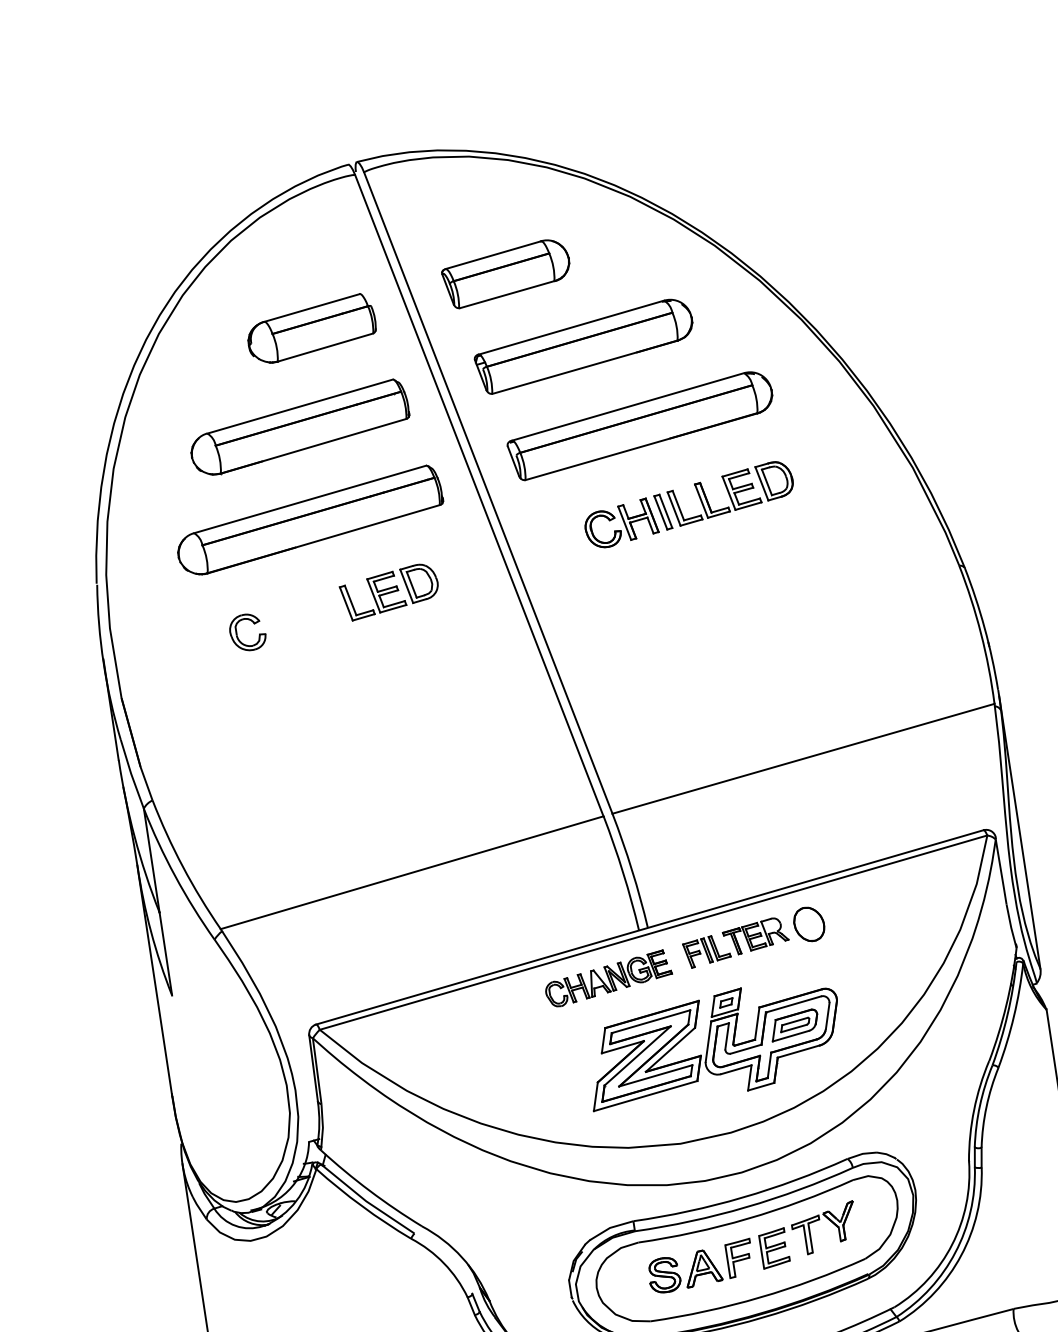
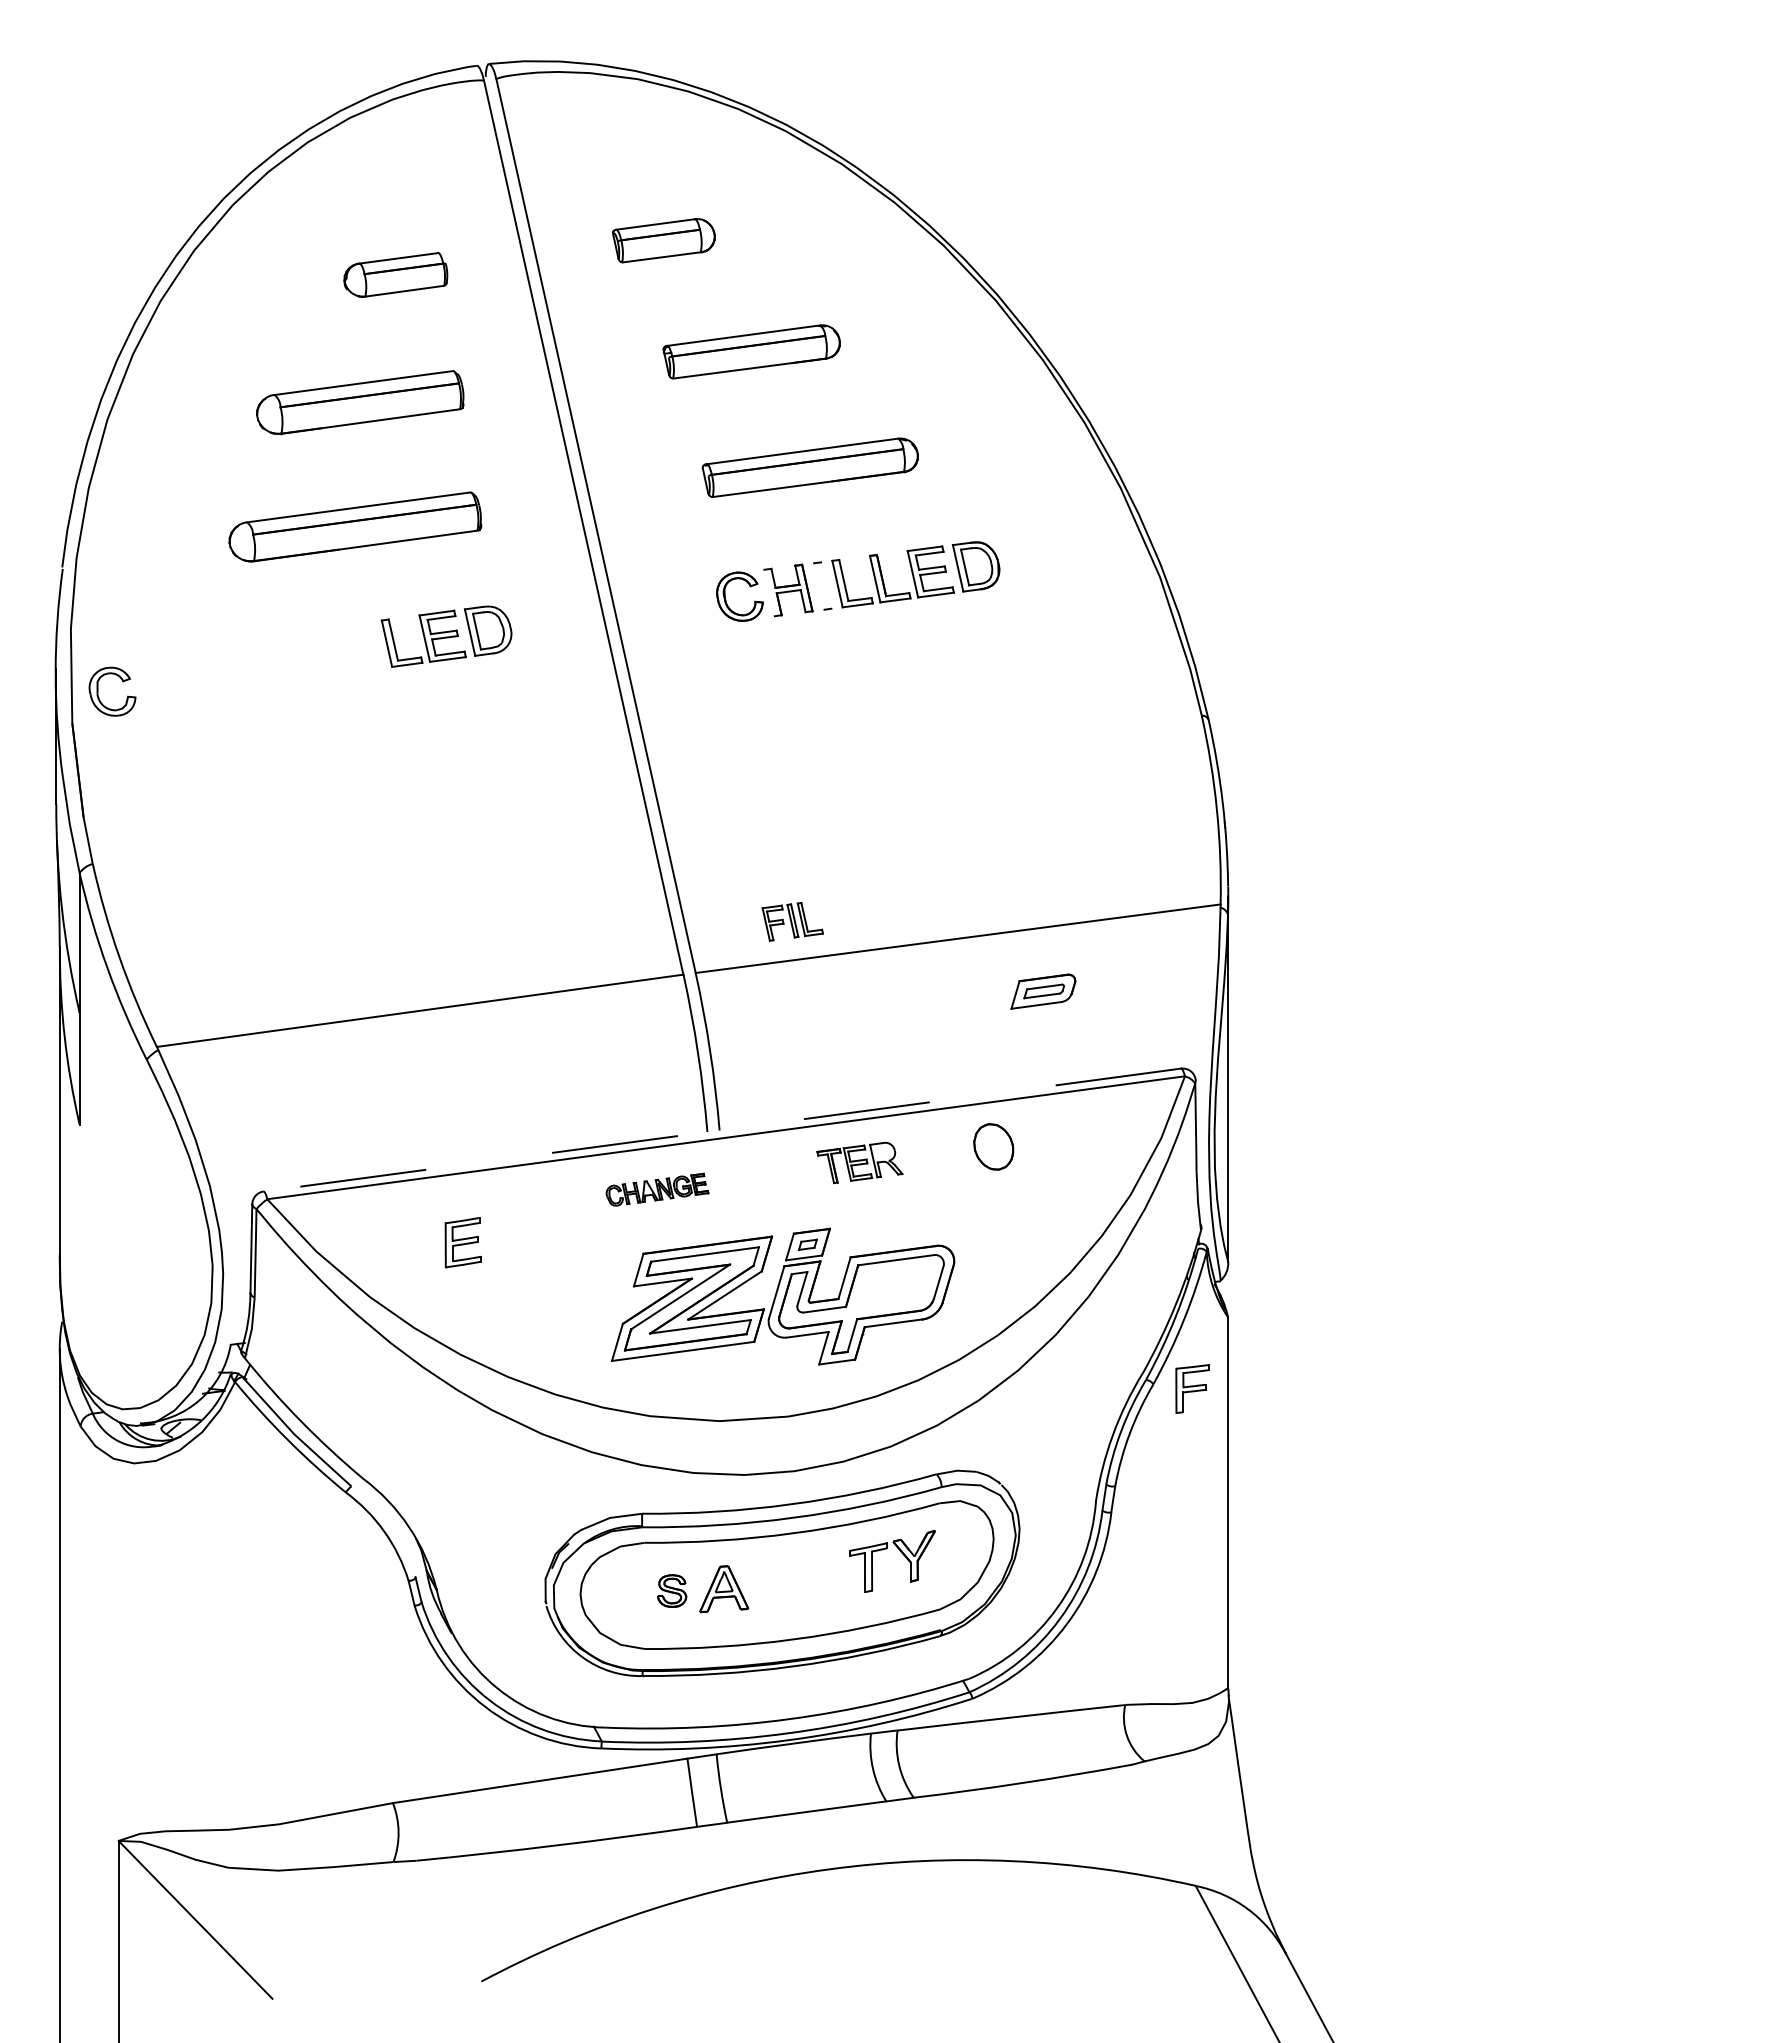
part: (506, 273) -> (663, 240), size x0.6
part: (311, 328) -> (395, 274), size x0.6
part: (584, 346) -> (751, 351), size x0.6
part: (640, 425) -> (810, 467), size x0.6
part: (298, 427) -> (359, 402), size x0.7
line: (666, 511) -> (826, 585), removed
line: (661, 512) -> (819, 586), removed
part: (309, 520) -> (355, 526), size x0.7
line: (624, 522) -> (769, 592), removed
part: (254, 624) -> (122, 682), moved
part: (809, 924) -> (993, 1146), moved
line: (649, 927) -> (721, 1130), solid -> dashed
part: (706, 950) -> (792, 921), moved
part: (608, 978) -> (657, 1189), size x0.6
part: (794, 1025) -> (1043, 991), moved
part: (773, 1248) -> (462, 1242), moved
part: (739, 1258) -> (1192, 1388), moved
part: (663, 1274) -> (671, 1590), size x0.7

